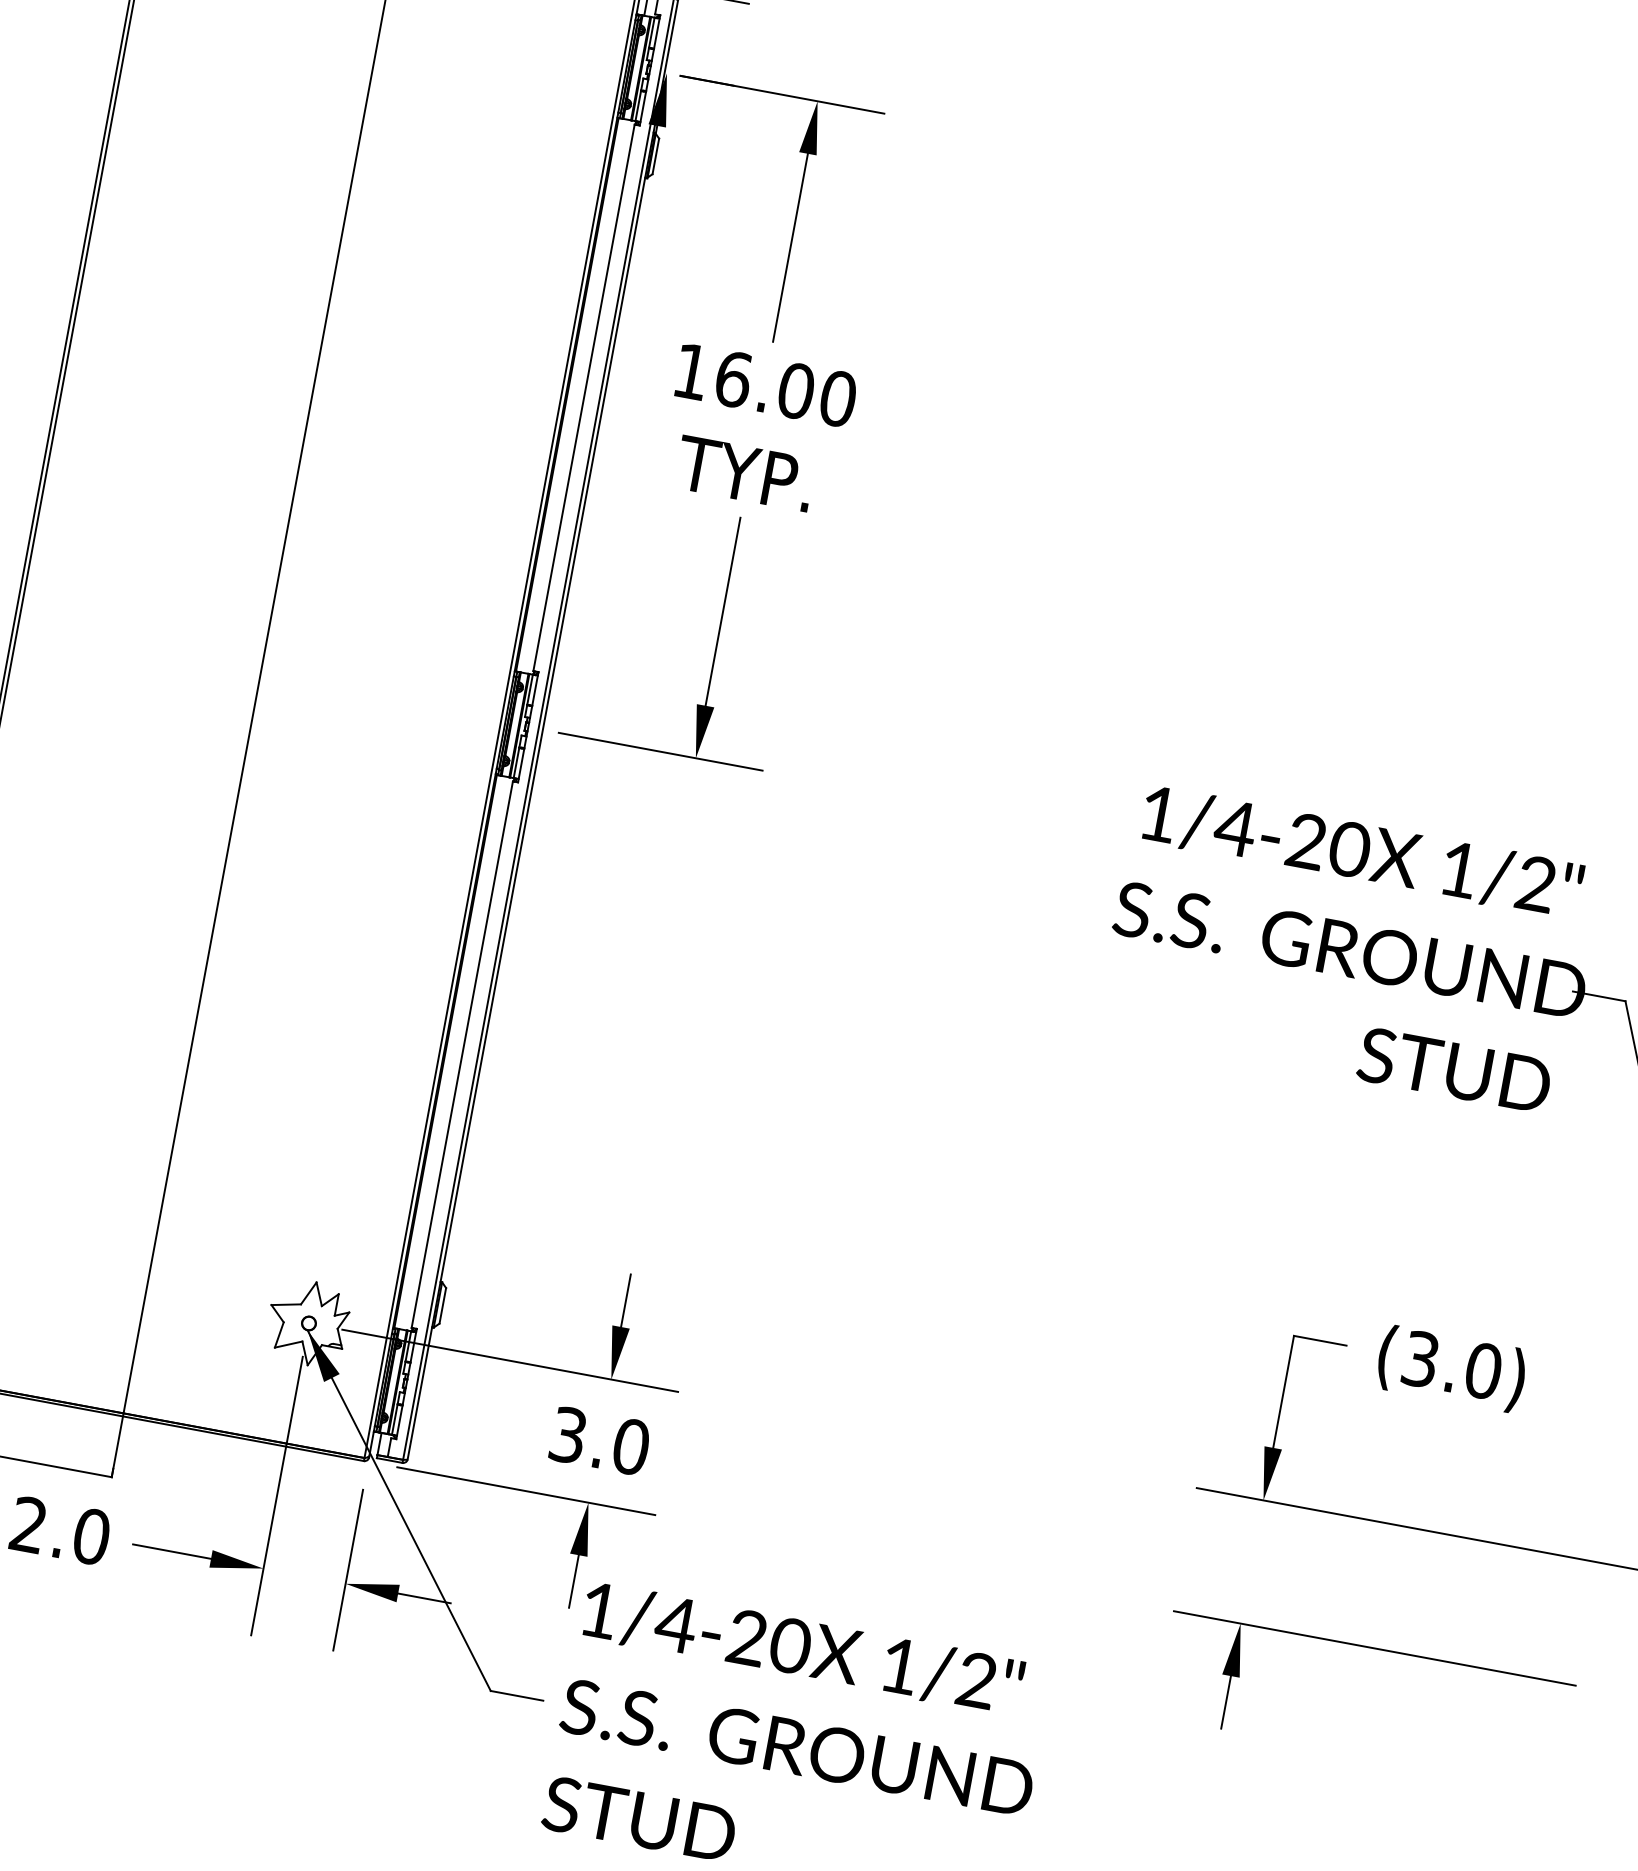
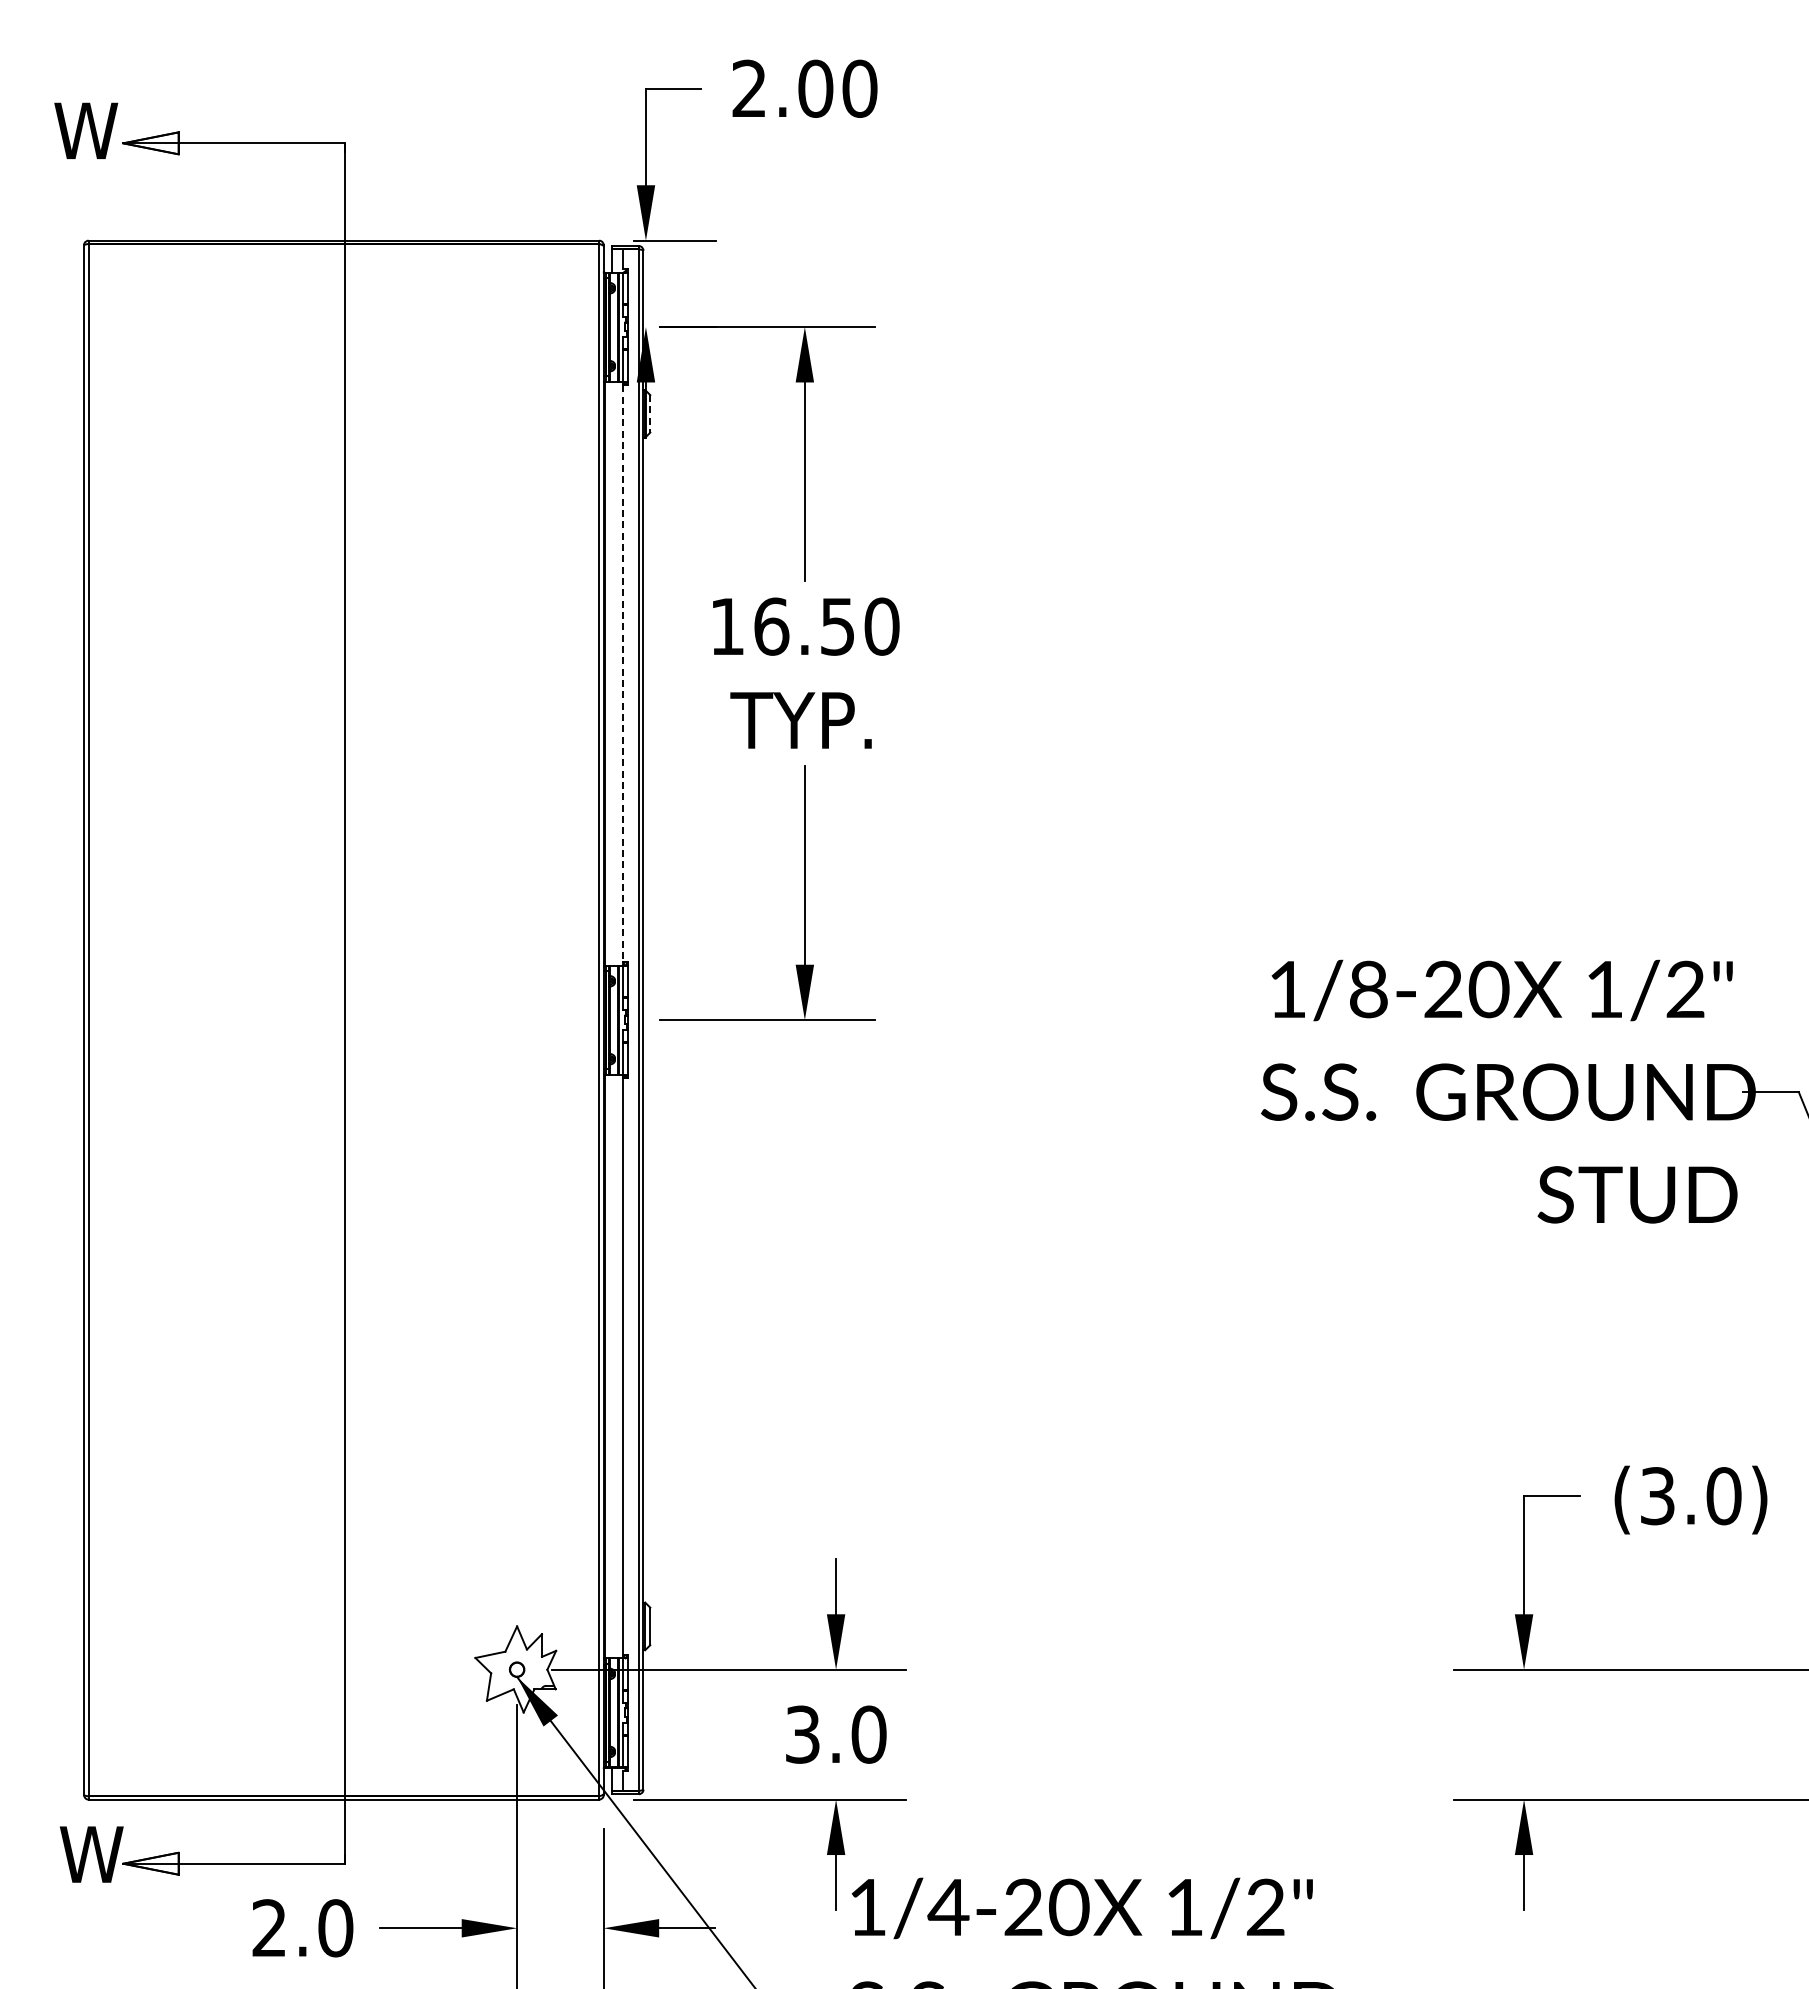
line: (656, 156) -> (650, 413), solid -> dashed
text: (795, 390) -> (837, 626), 16.00 -> 16.50
line: (583, 398) -> (622, 674), solid -> dashed
text: (1235, 828) -> (1368, 989), 1/4-20 -> 1/8-20

